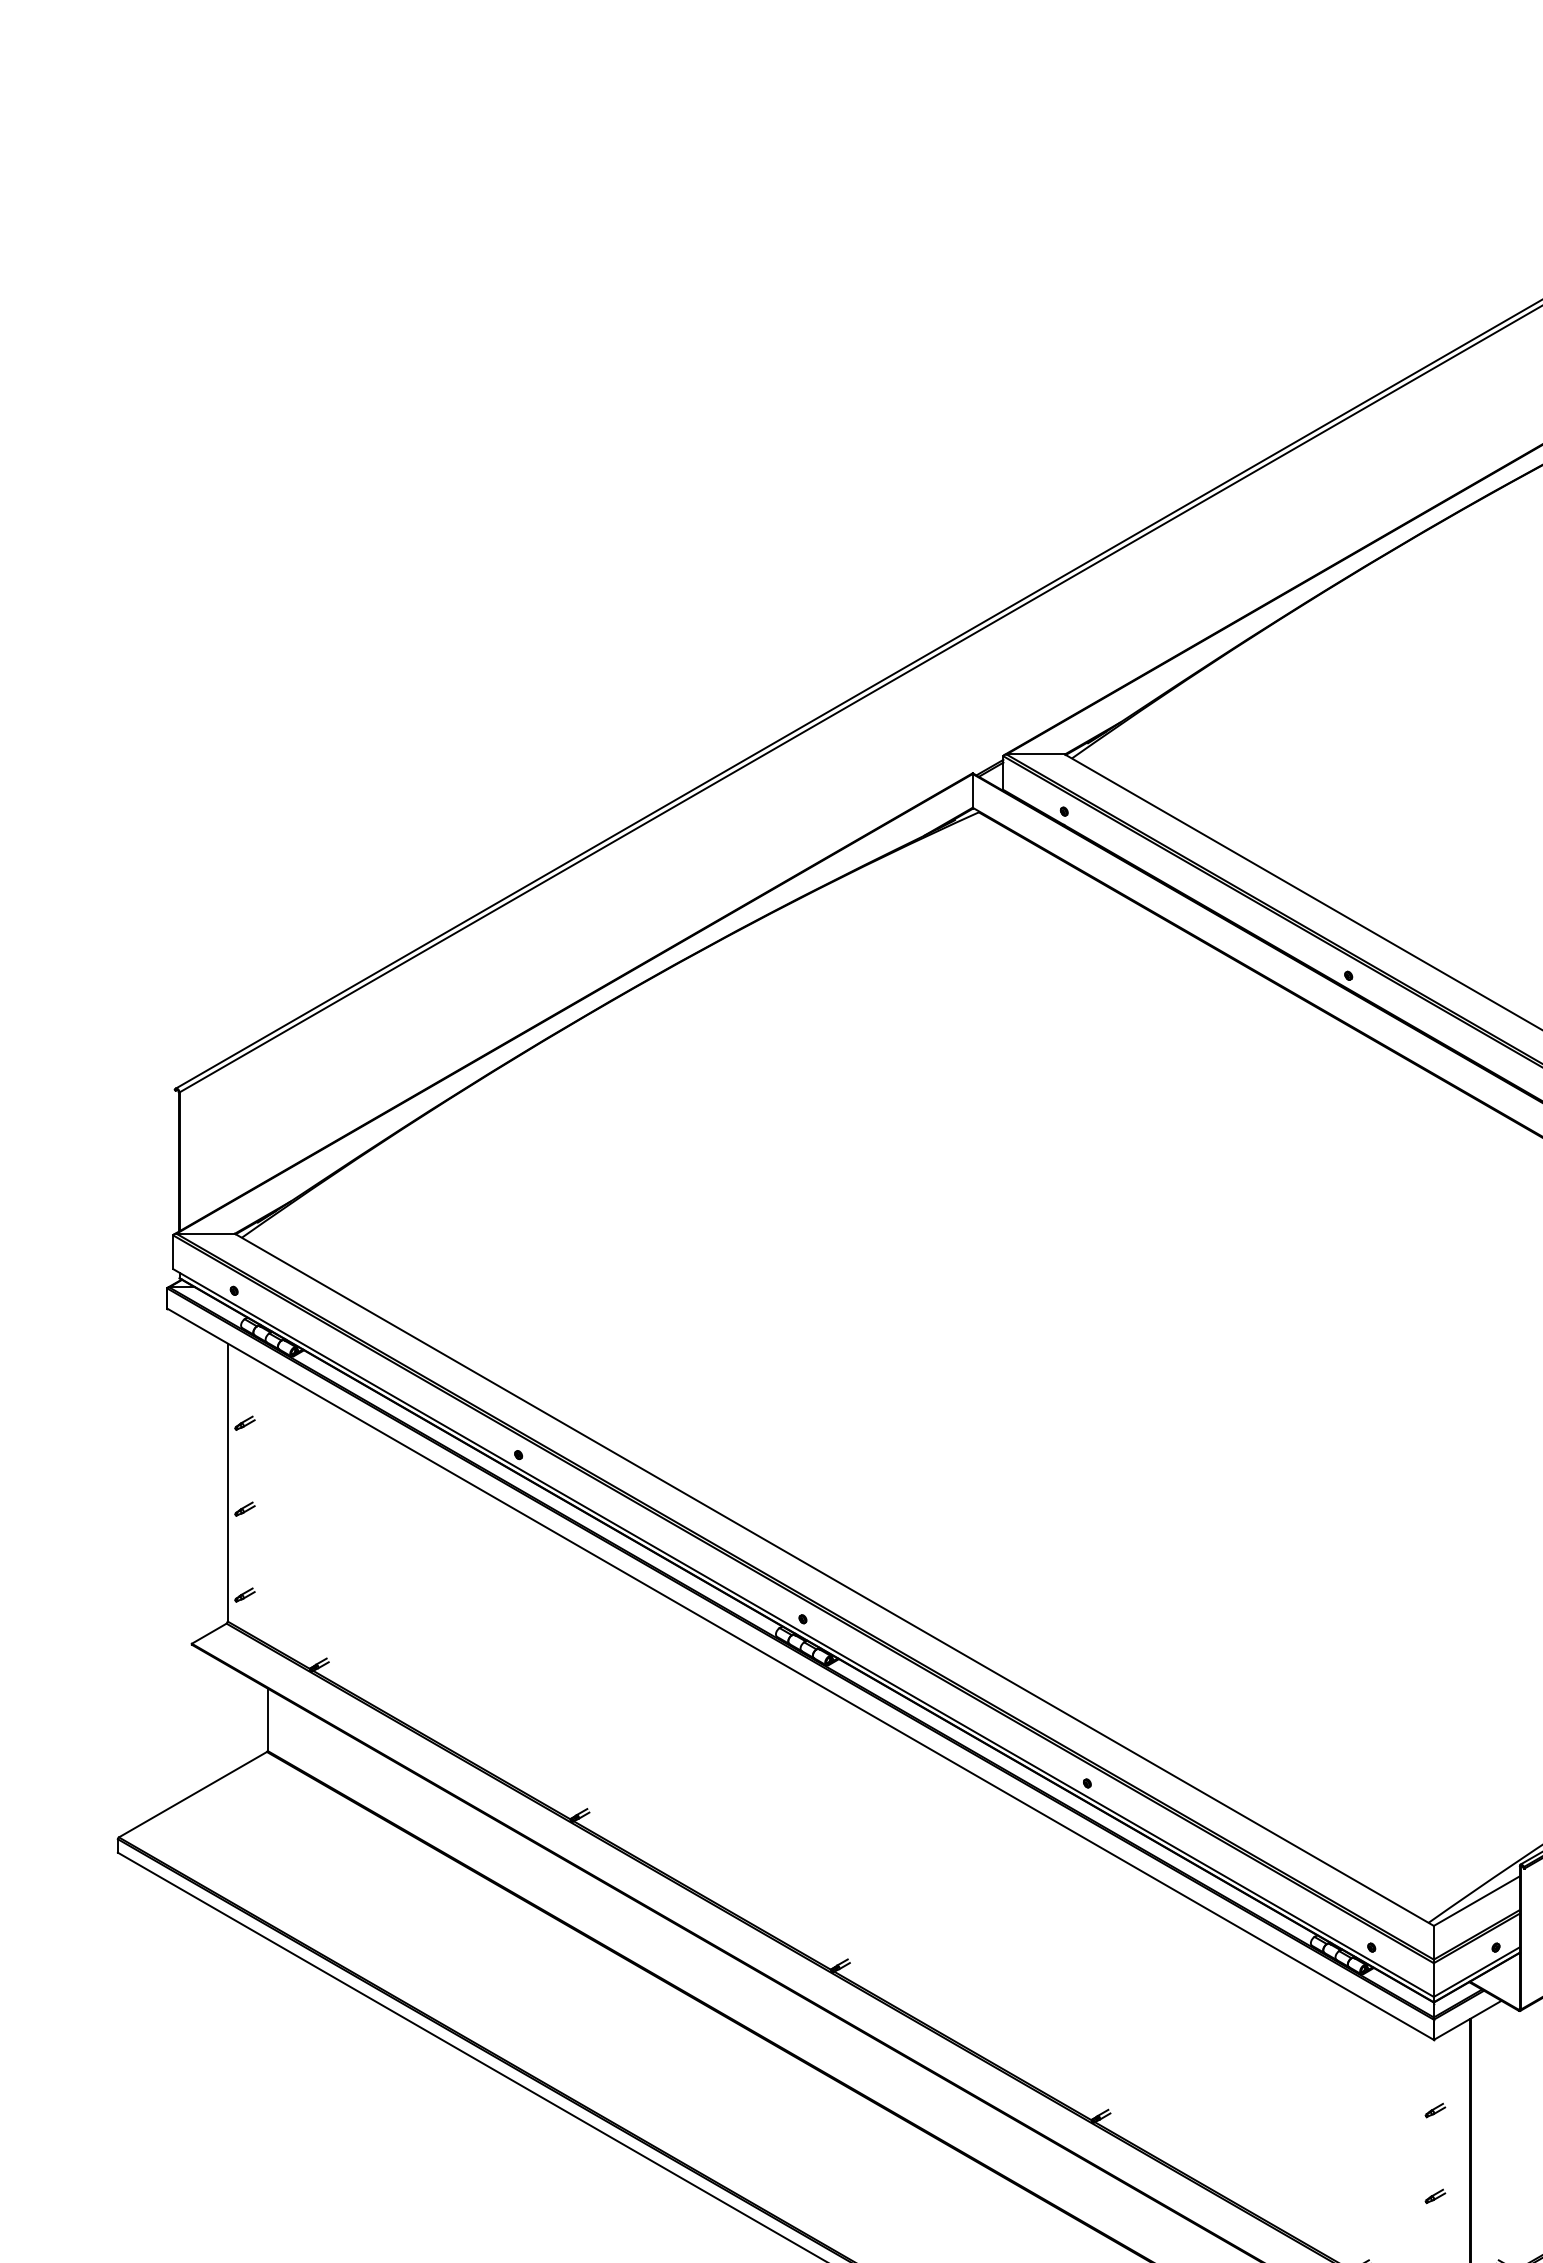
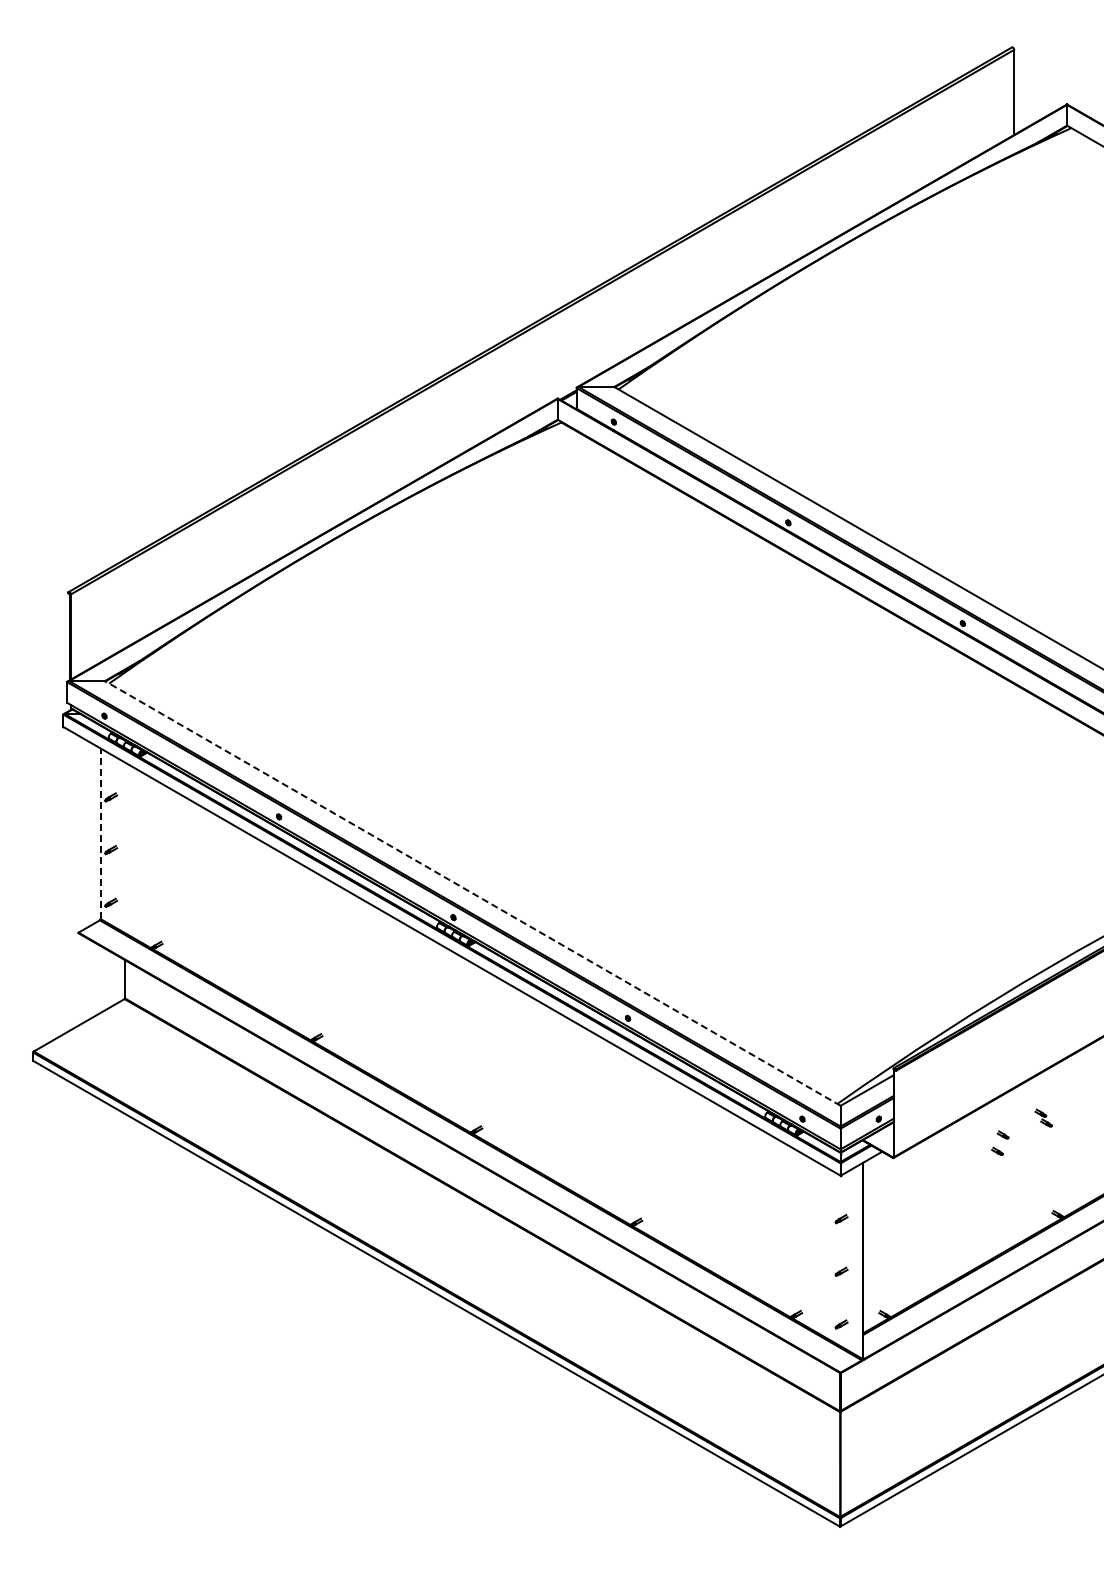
line: (227, 1482) -> (100, 833), solid -> dashed
line: (833, 1579) -> (472, 893), solid -> dashed

